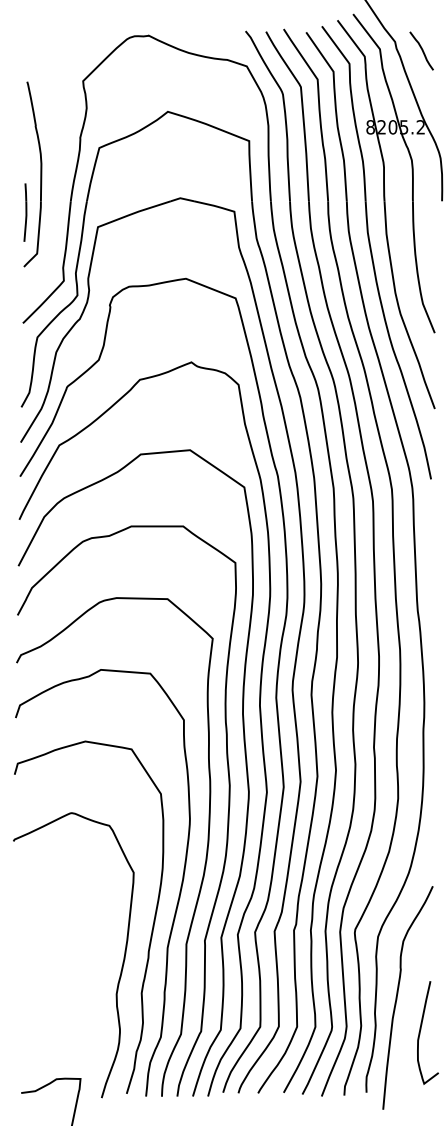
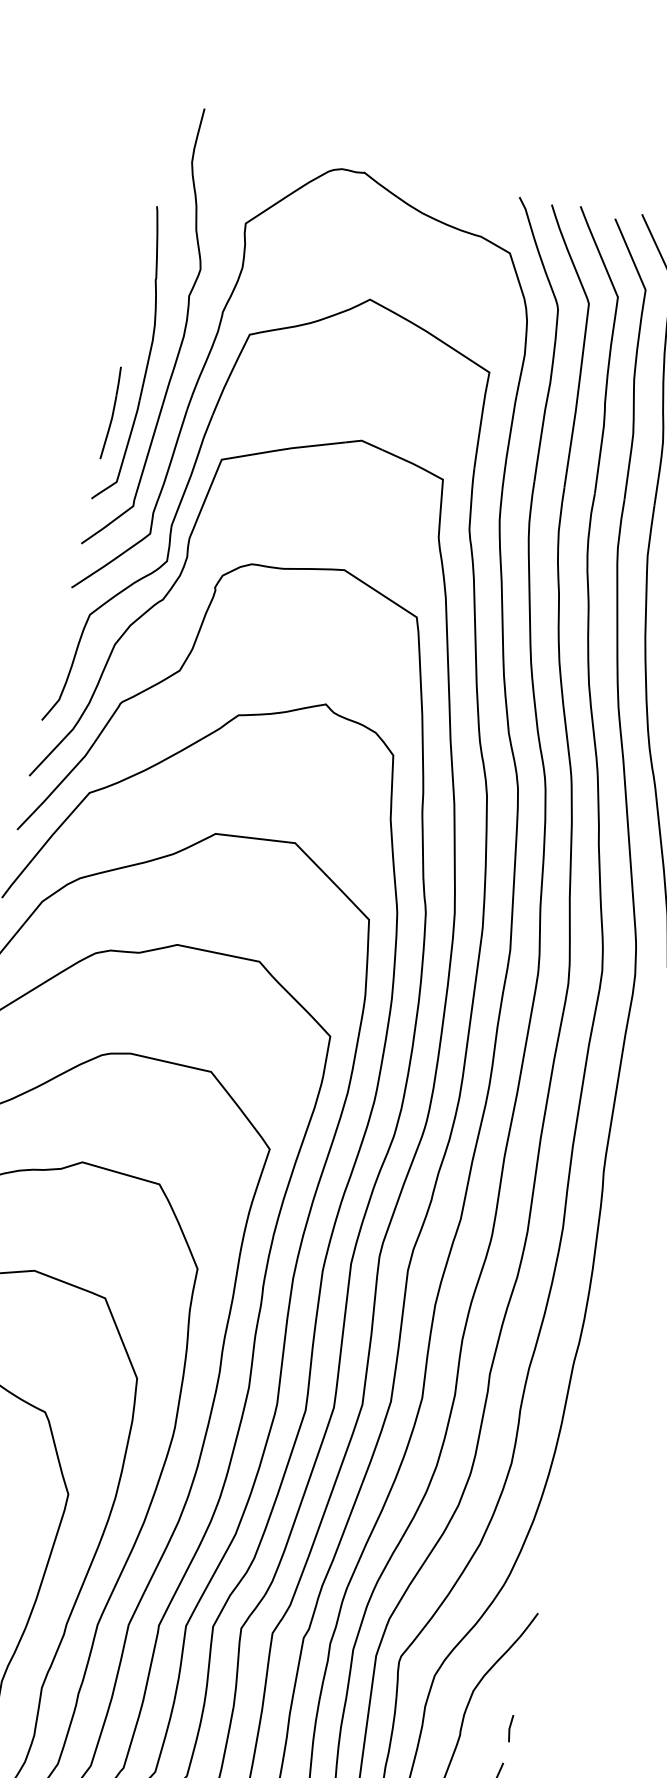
part: (58, 155) -> (182, 333), added
line: (430, 959) -> (510, 1728), added

